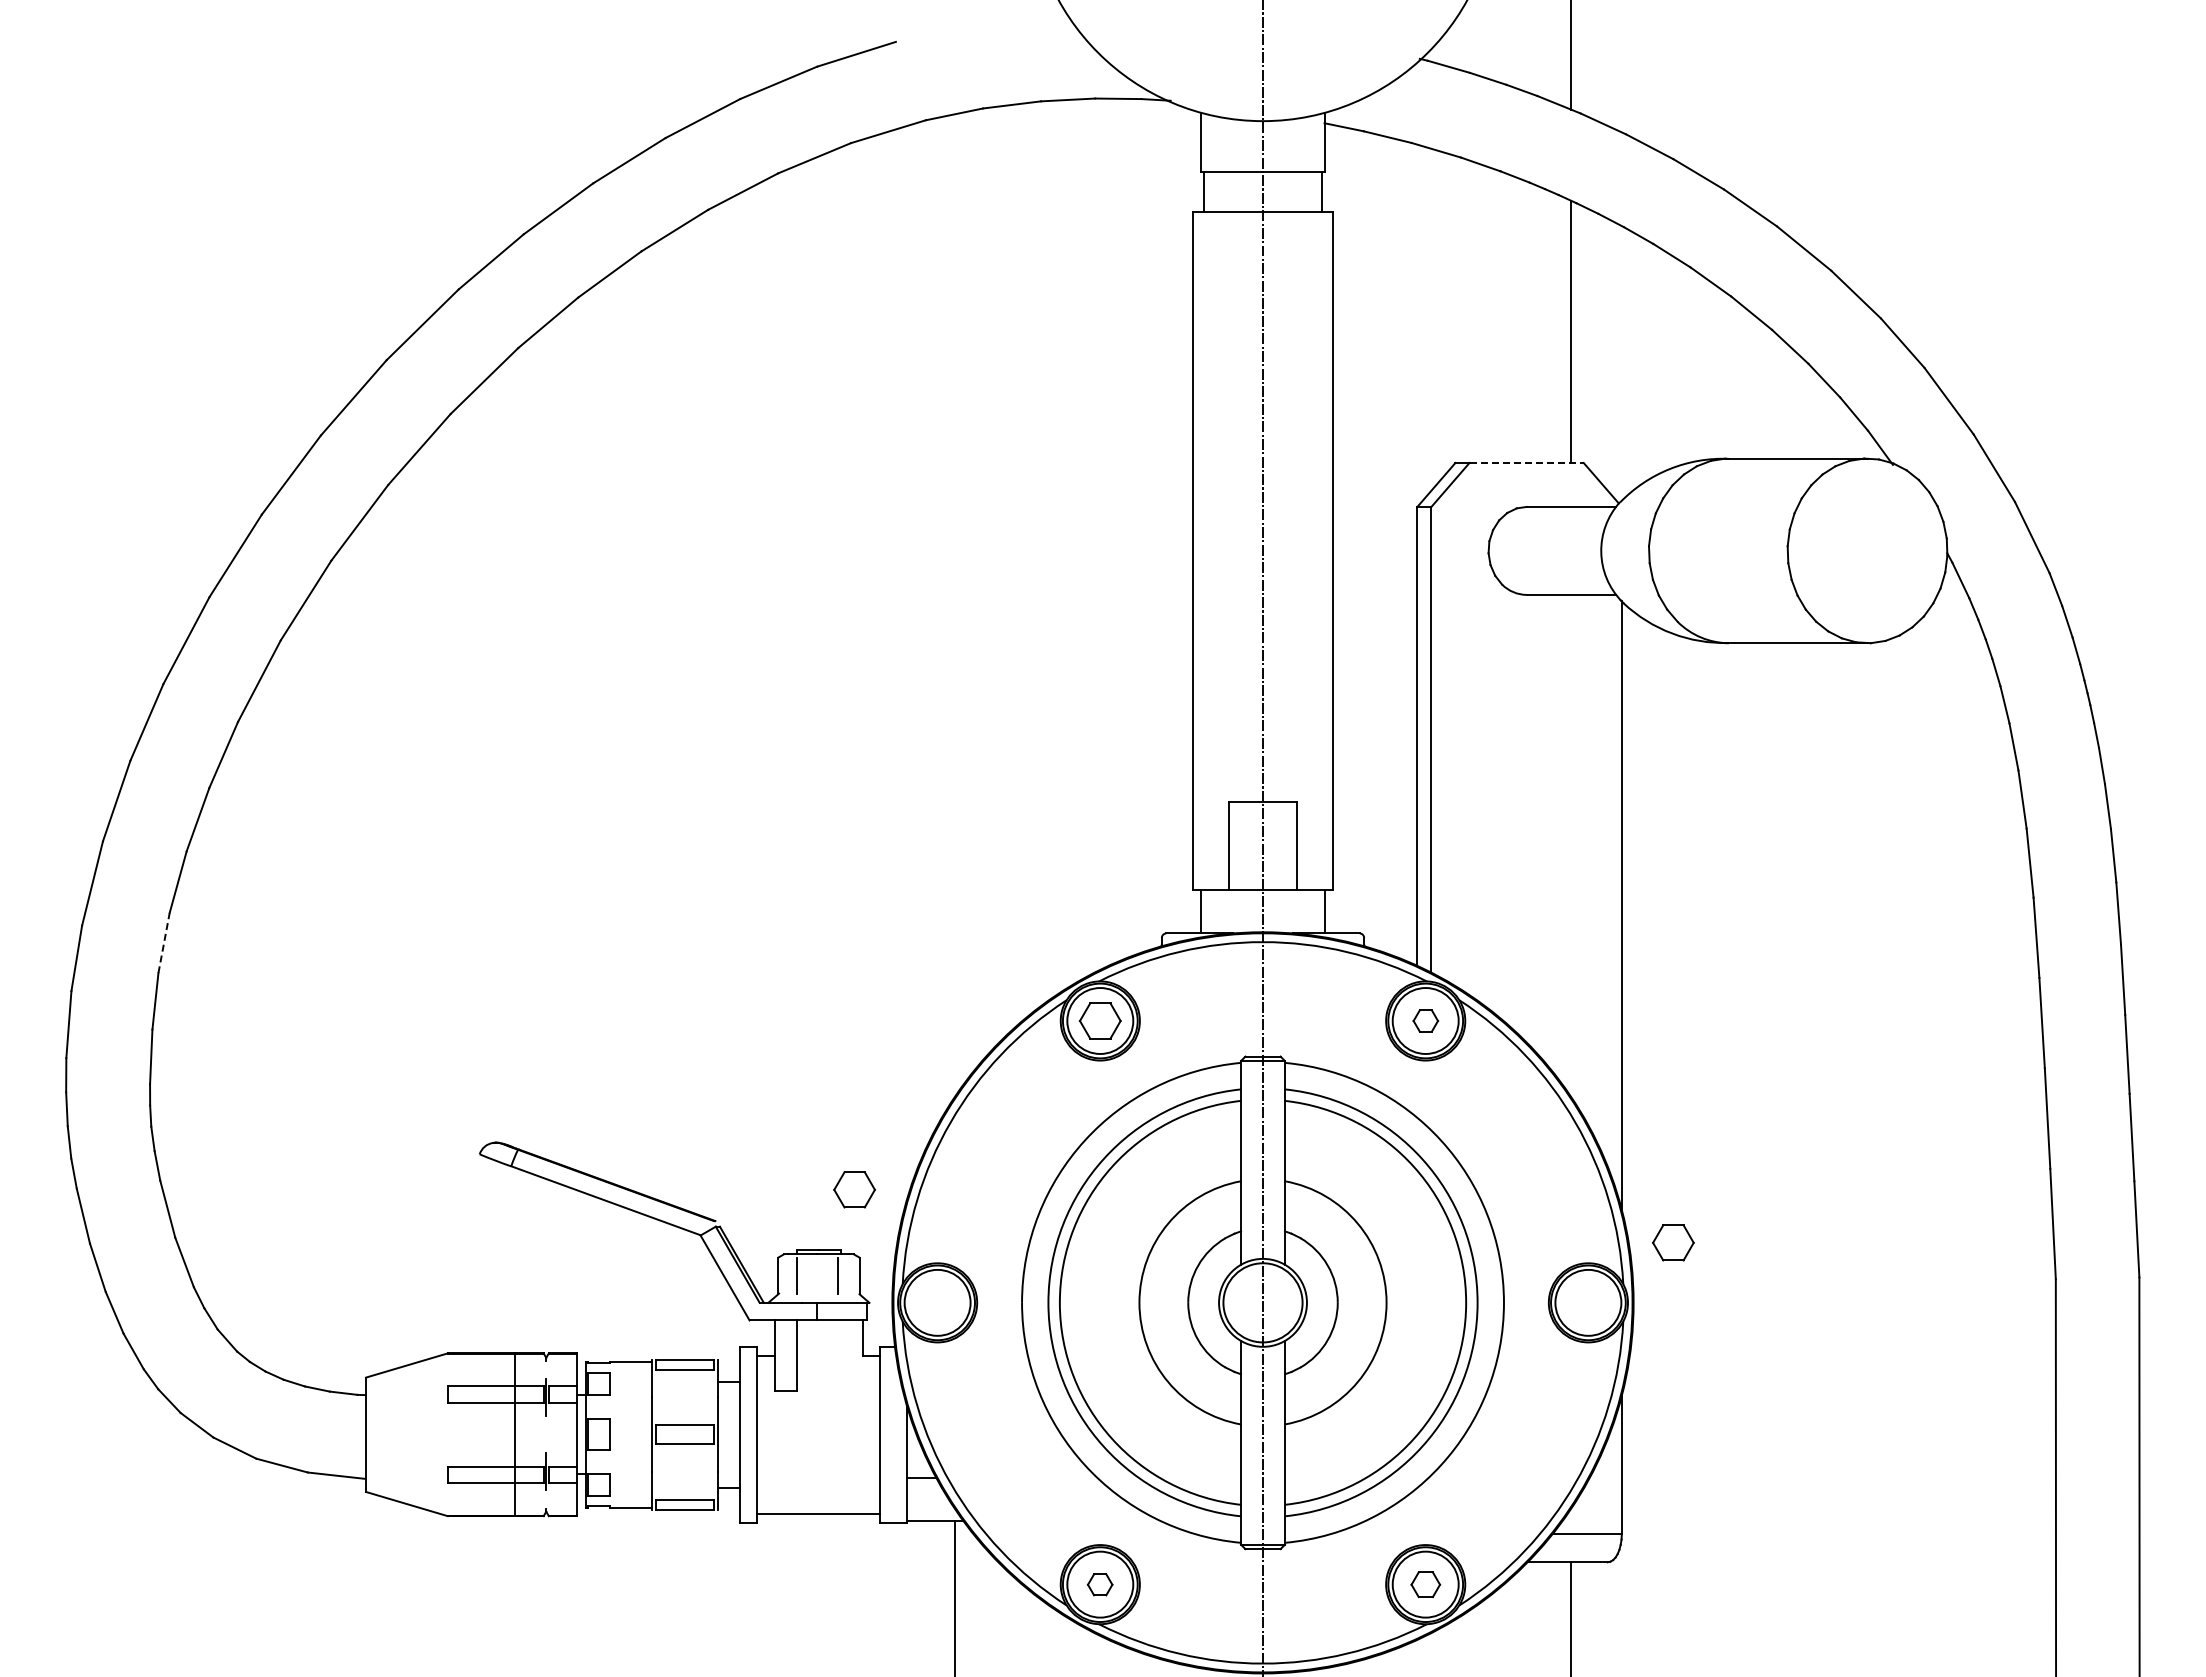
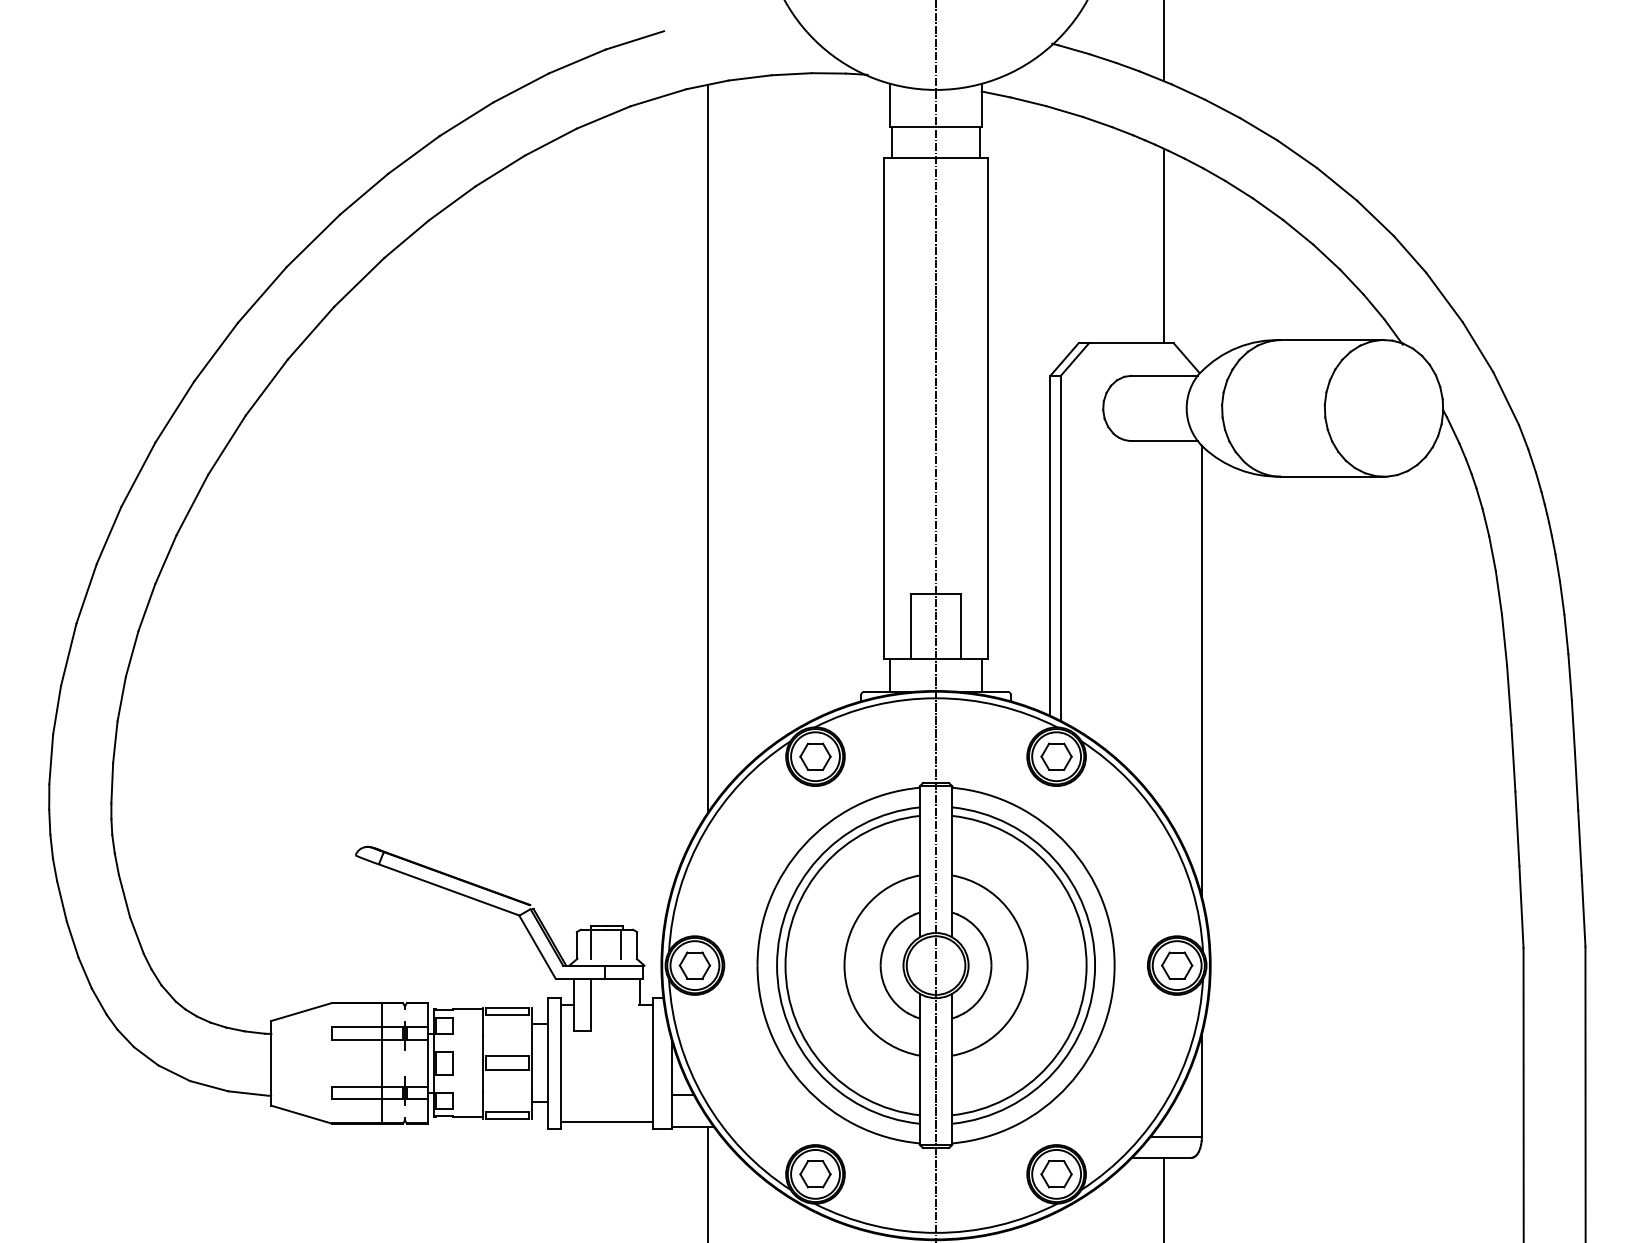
line: (1527, 462) -> (1132, 342), dashed -> solid
line: (955, 605) -> (708, 448), added
line: (164, 943) -> (122, 699), dashed -> solid
part: (1425, 1020) -> (1056, 756), size x1.67
part: (854, 1189) -> (694, 965), moved
part: (1673, 1242) -> (1177, 965), moved
part: (1099, 1584) -> (814, 1174), size x1.67
part: (1425, 1584) -> (1056, 1174), size x1.43

